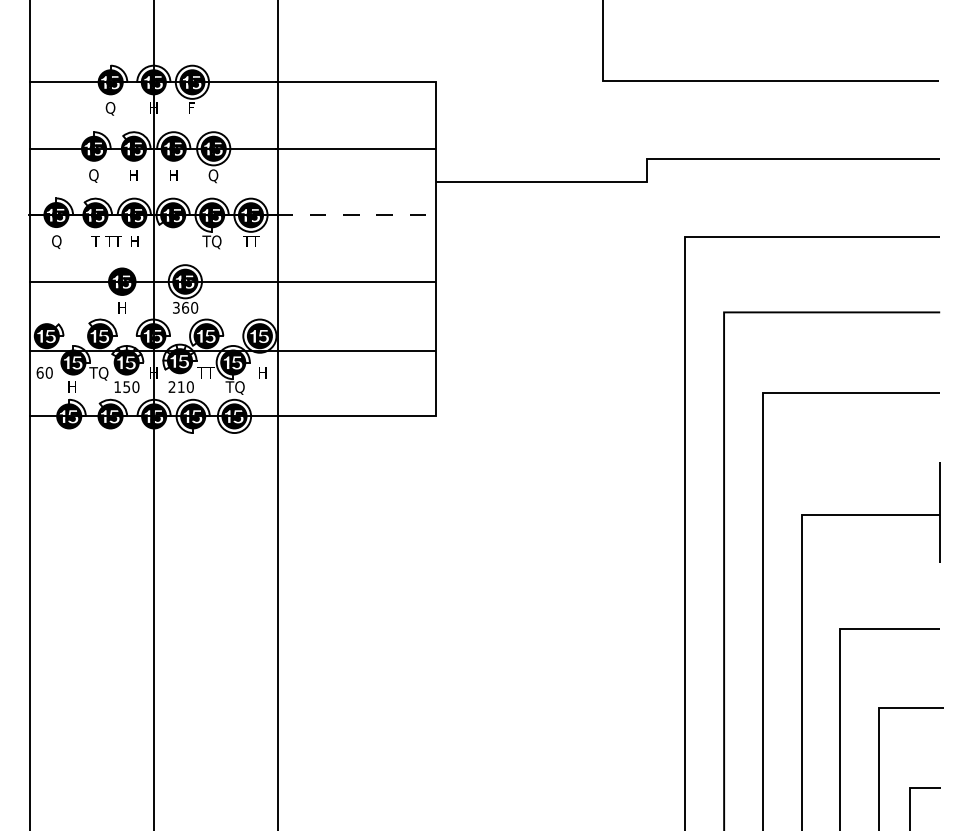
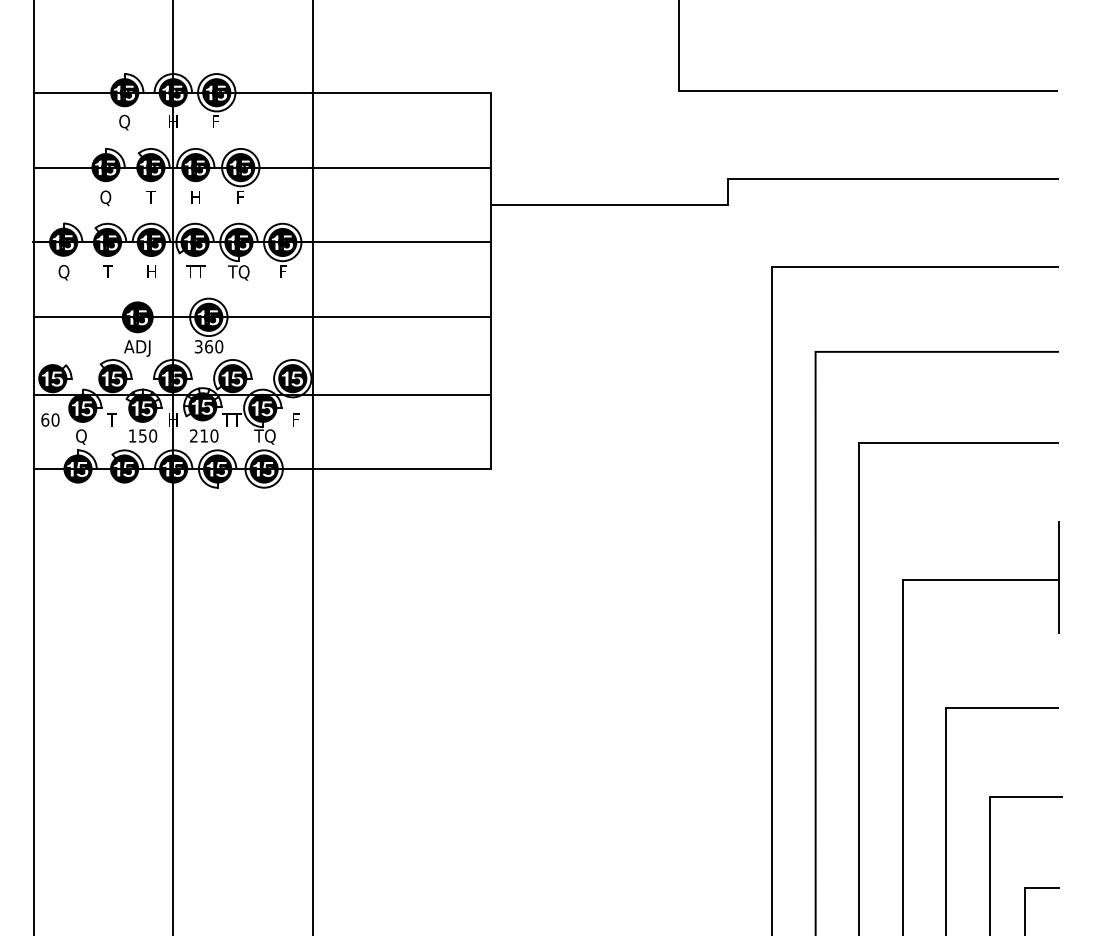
text: (133, 175) -> (150, 197), H -> T
text: (213, 176) -> (240, 198), Q -> F
line: (356, 215) -> (401, 242), dashed -> solid
text: (113, 241) -> (195, 272), moved
text: (251, 241) -> (283, 272), TT -> F
text: (121, 309) -> (136, 348), H -> ADJ
text: (262, 372) -> (295, 419), H -> F
text: (98, 373) -> (110, 420), TQ -> T
text: (71, 387) -> (80, 436), H -> Q

